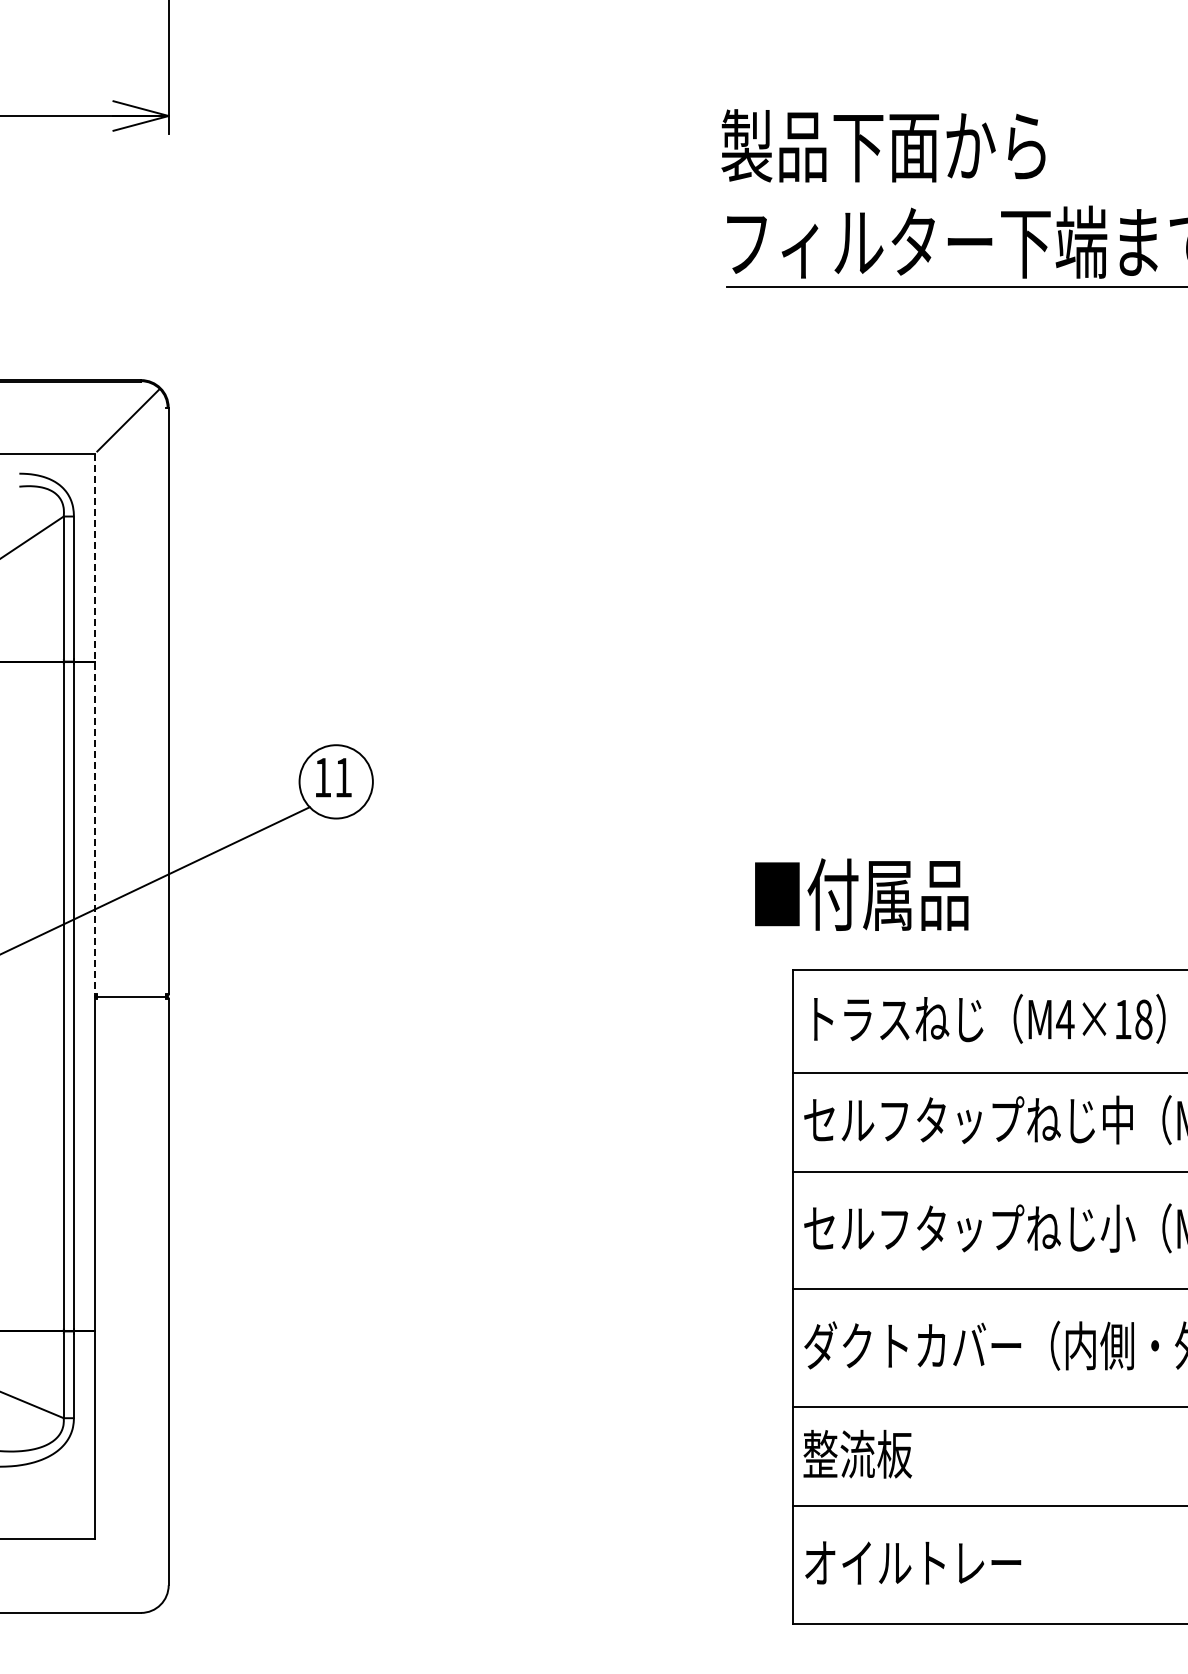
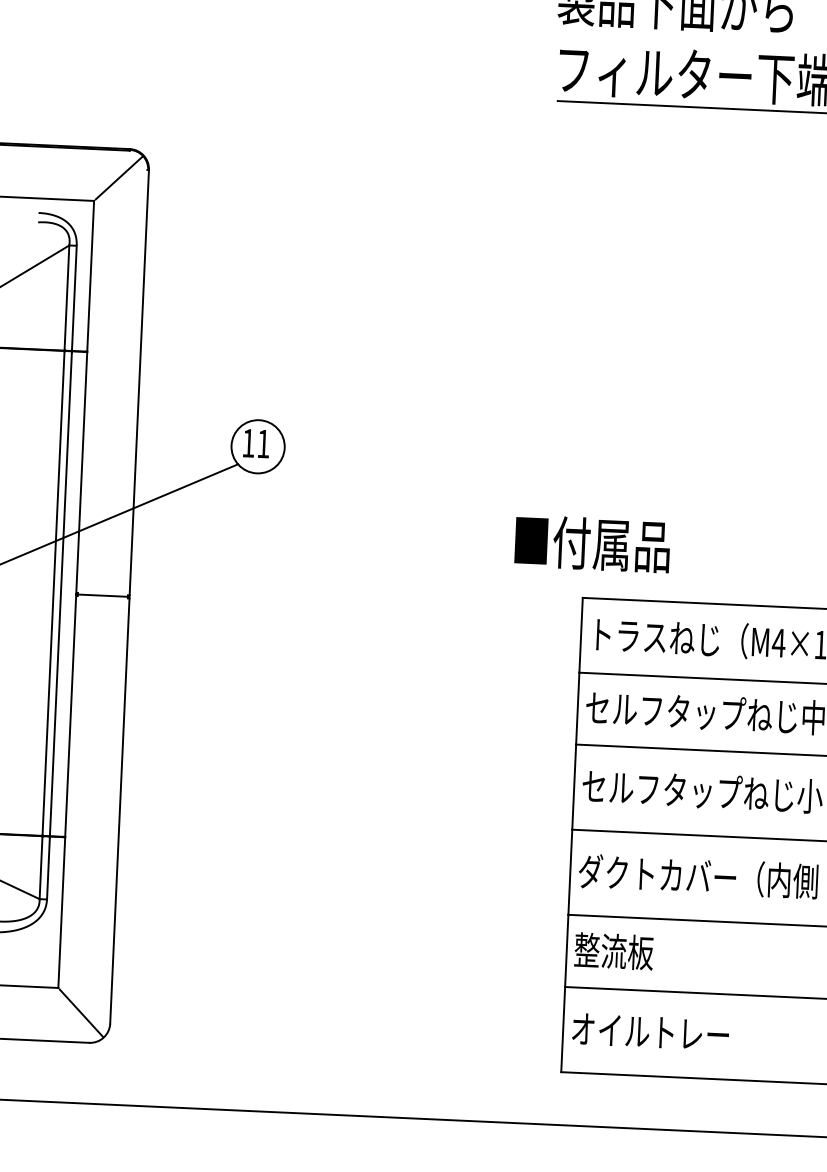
line: (95, 725) -> (85, 398), dashed -> solid
text: (861, 894) -> (592, 543), moved
line: (128, 1572) -> (81, 1013), added

